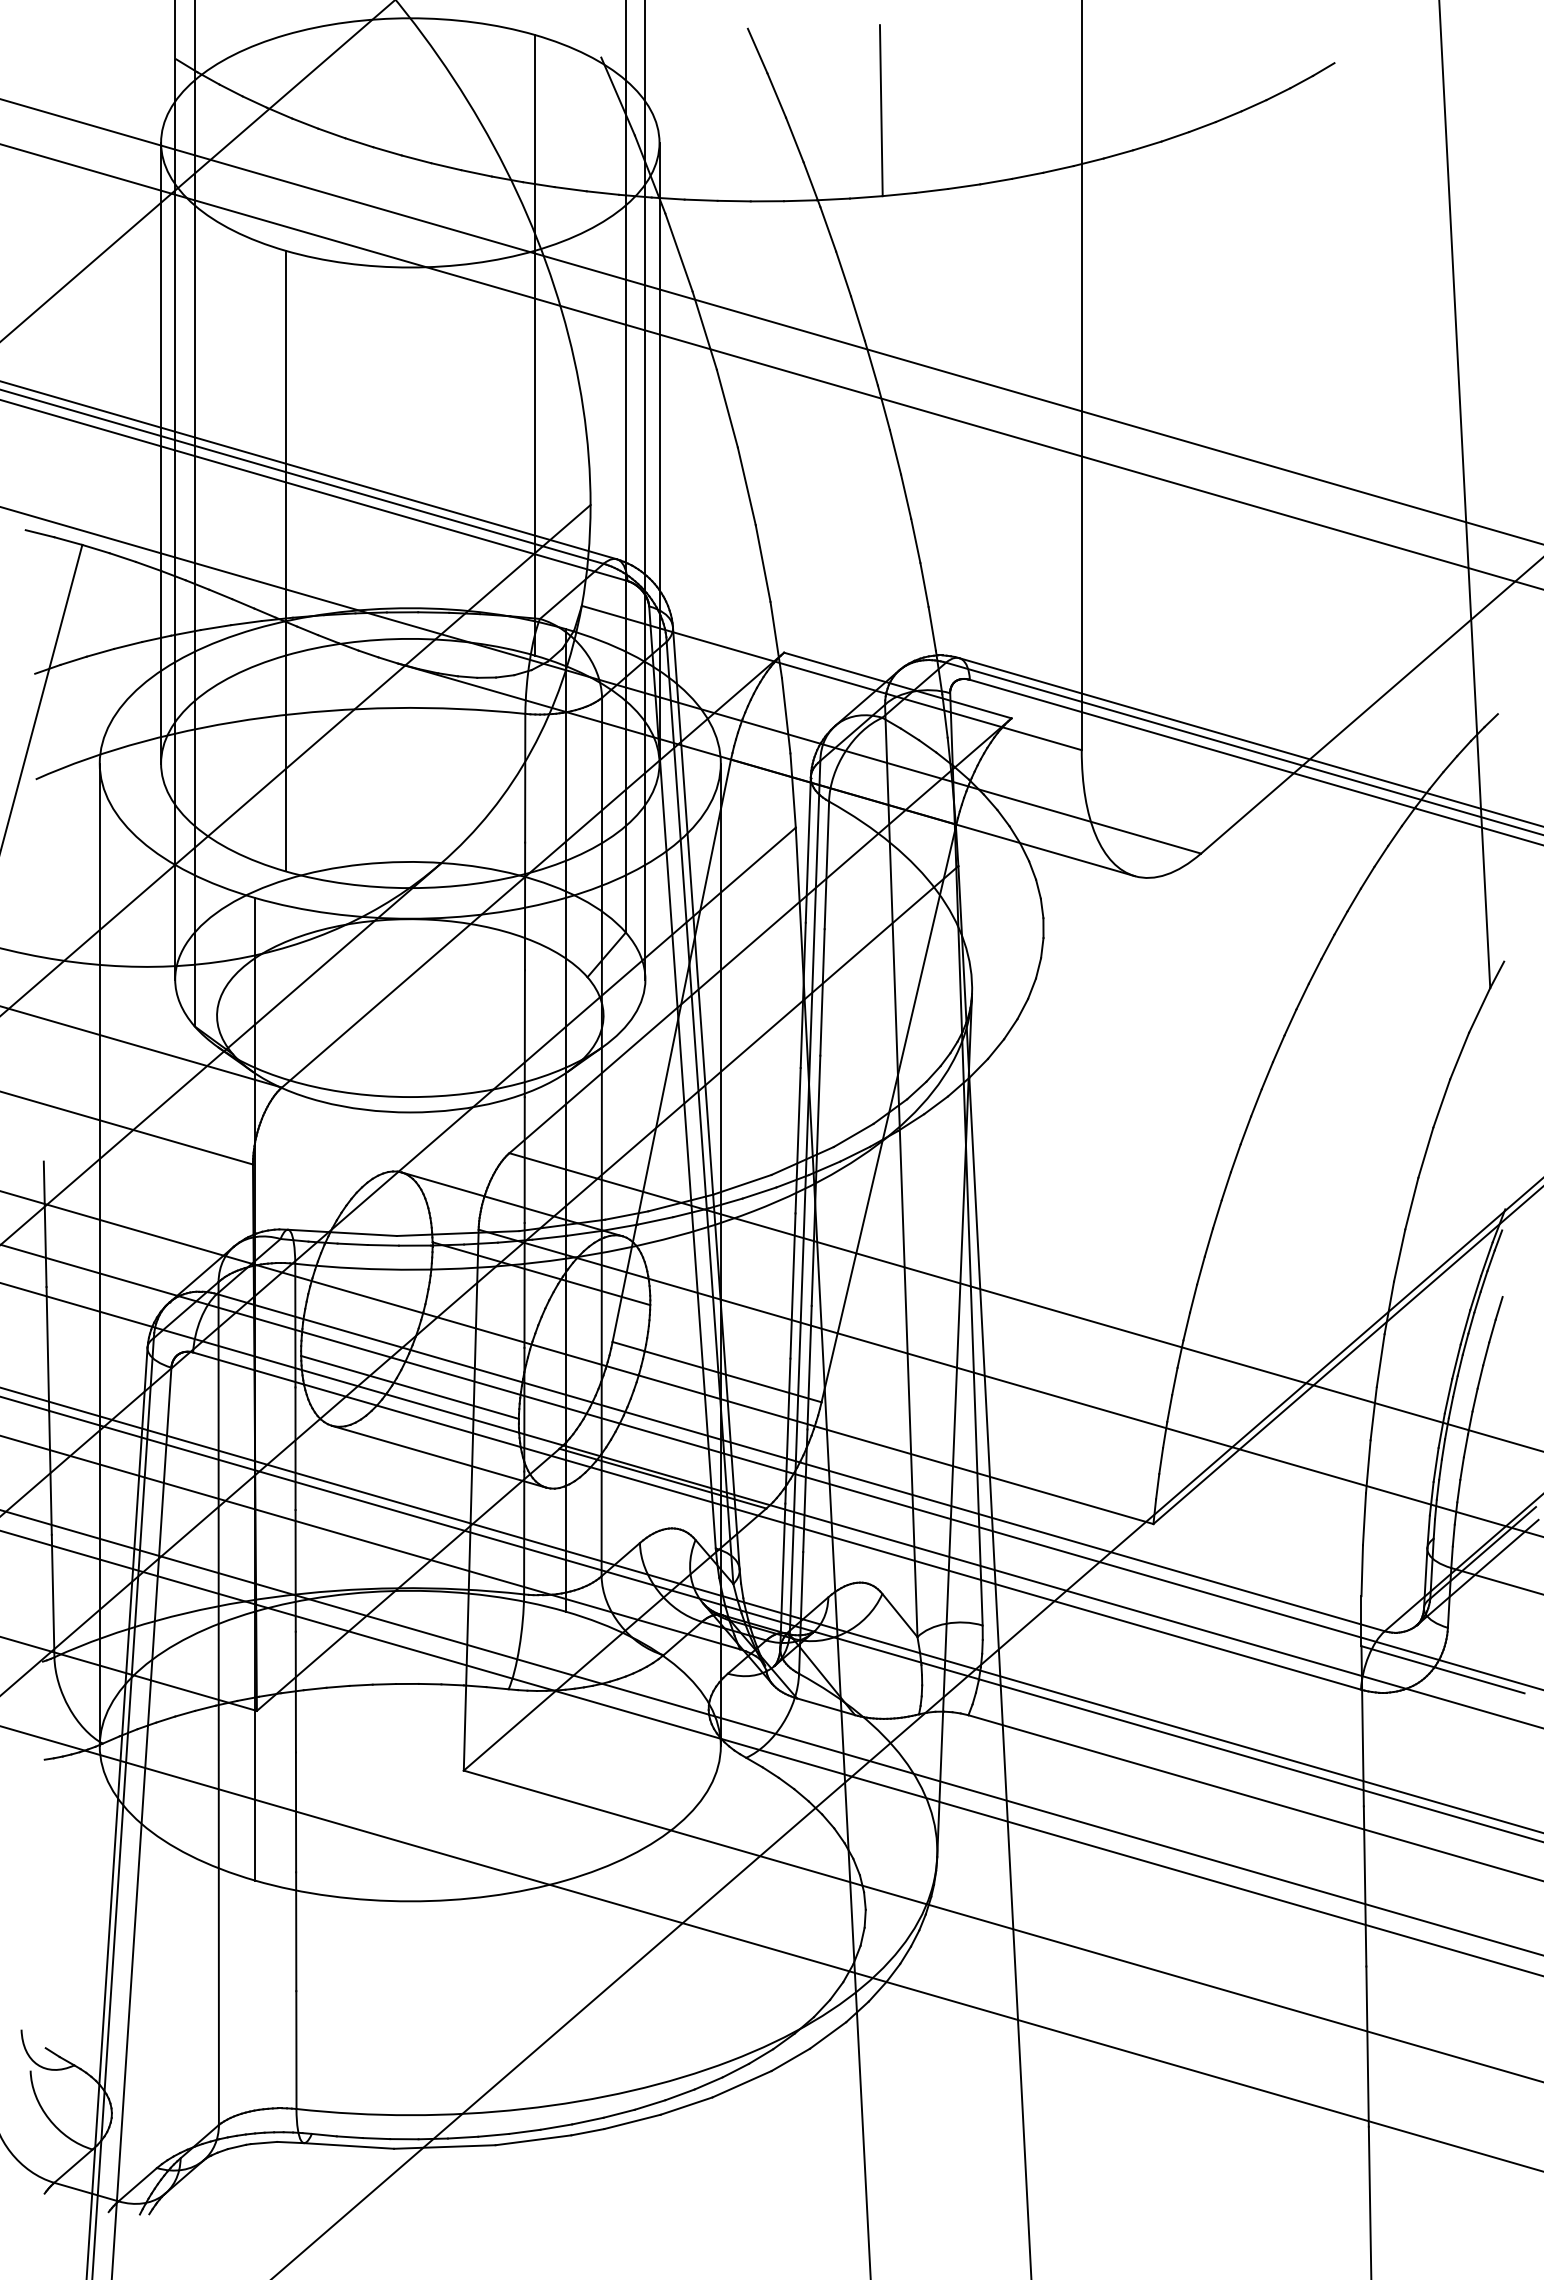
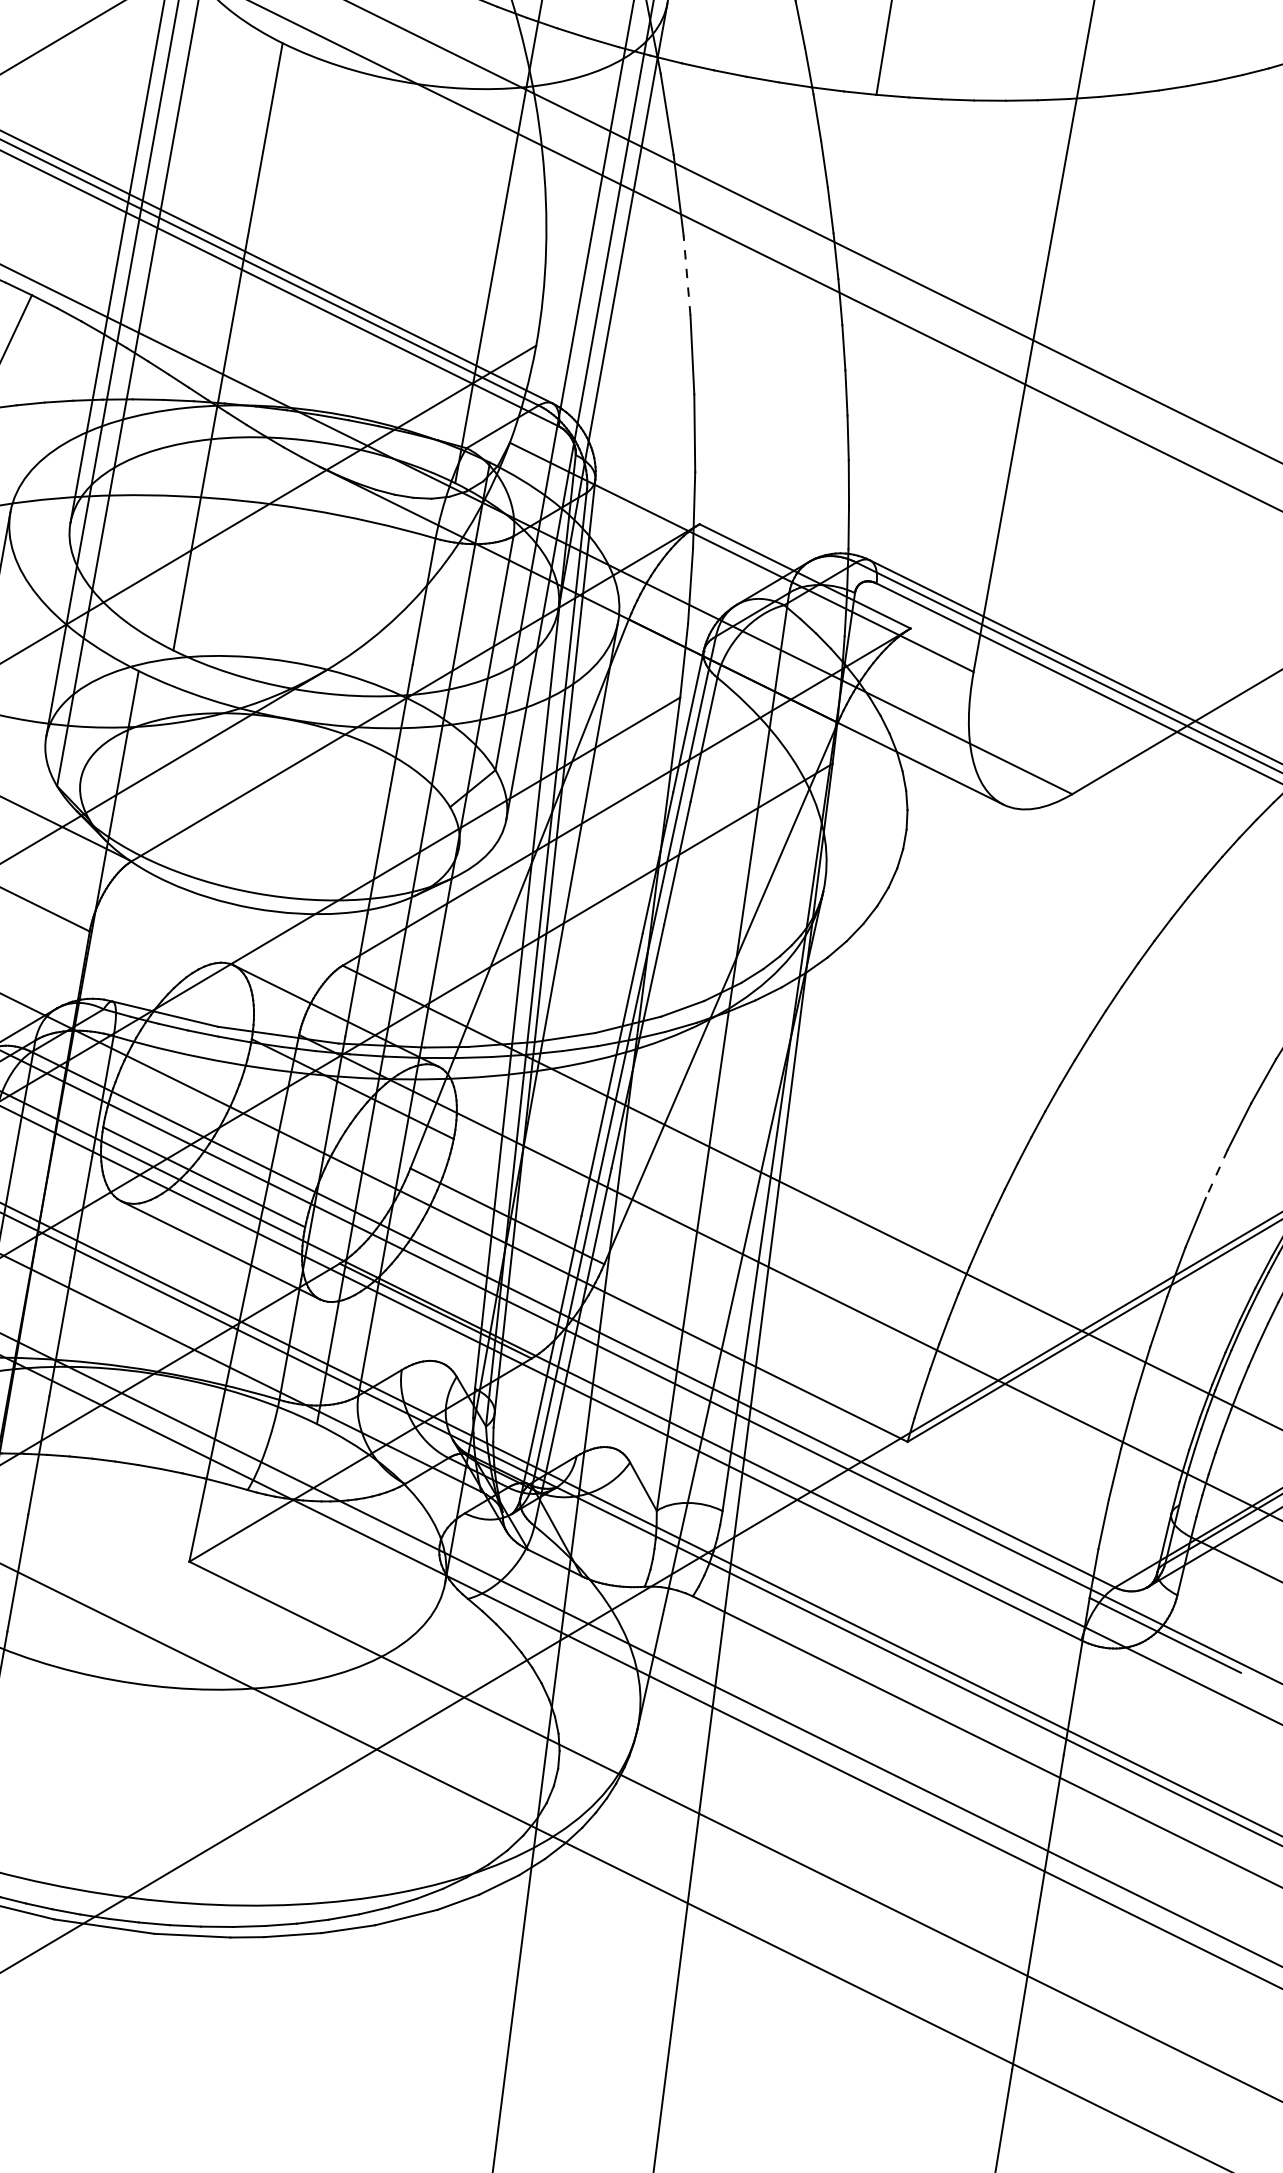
line: (727, 408) -> (687, 275), solid -> dashed
line: (1411, 1203) -> (1216, 1173), solid -> dashed

